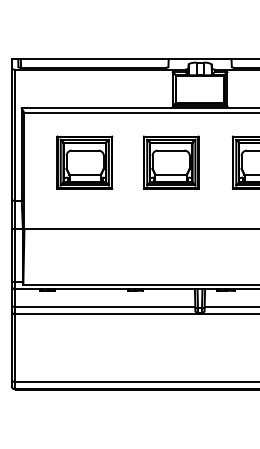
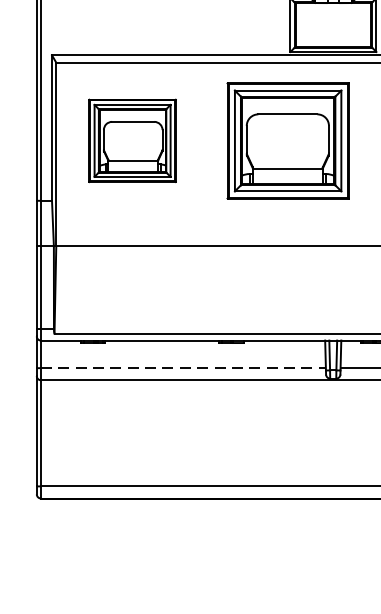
part: (84, 162) -> (132, 140), moved
part: (170, 162) -> (286, 140), size x1.4
line: (105, 306) -> (184, 367), solid -> dashed

